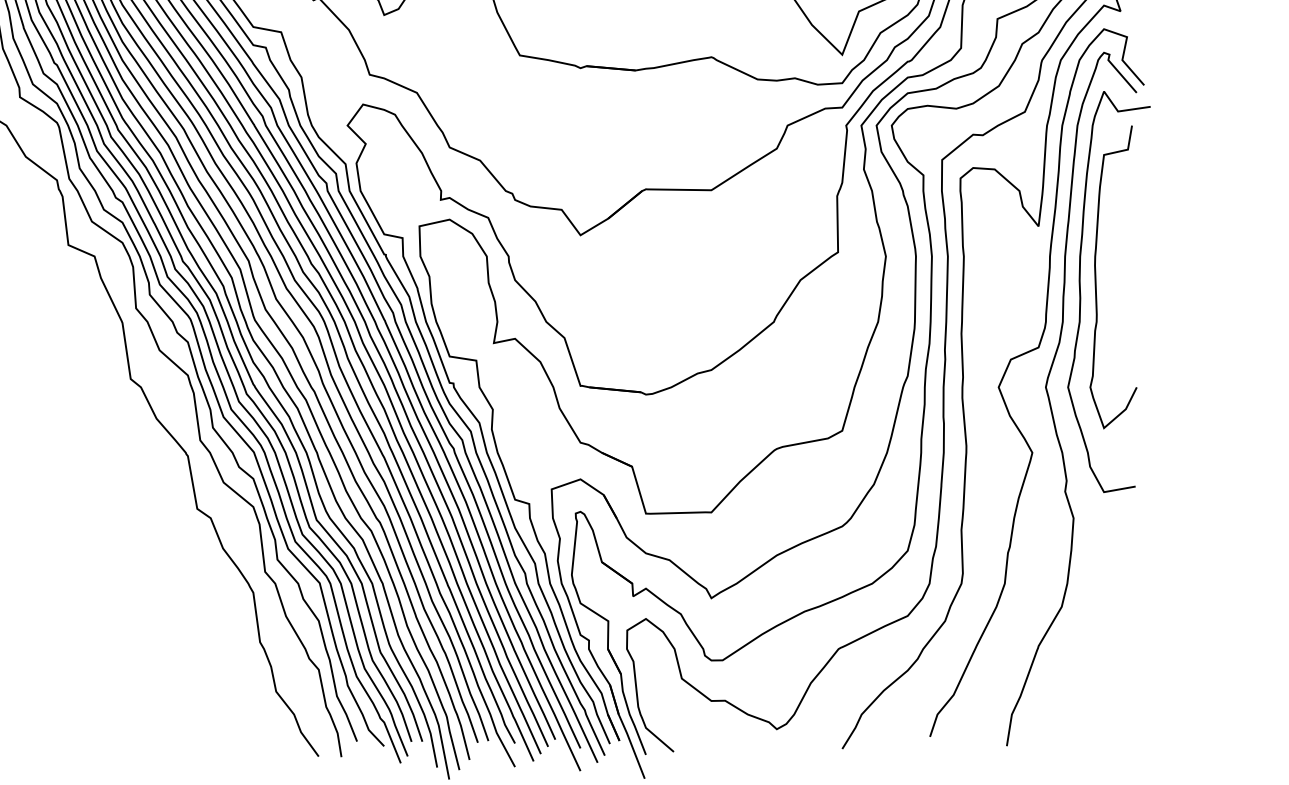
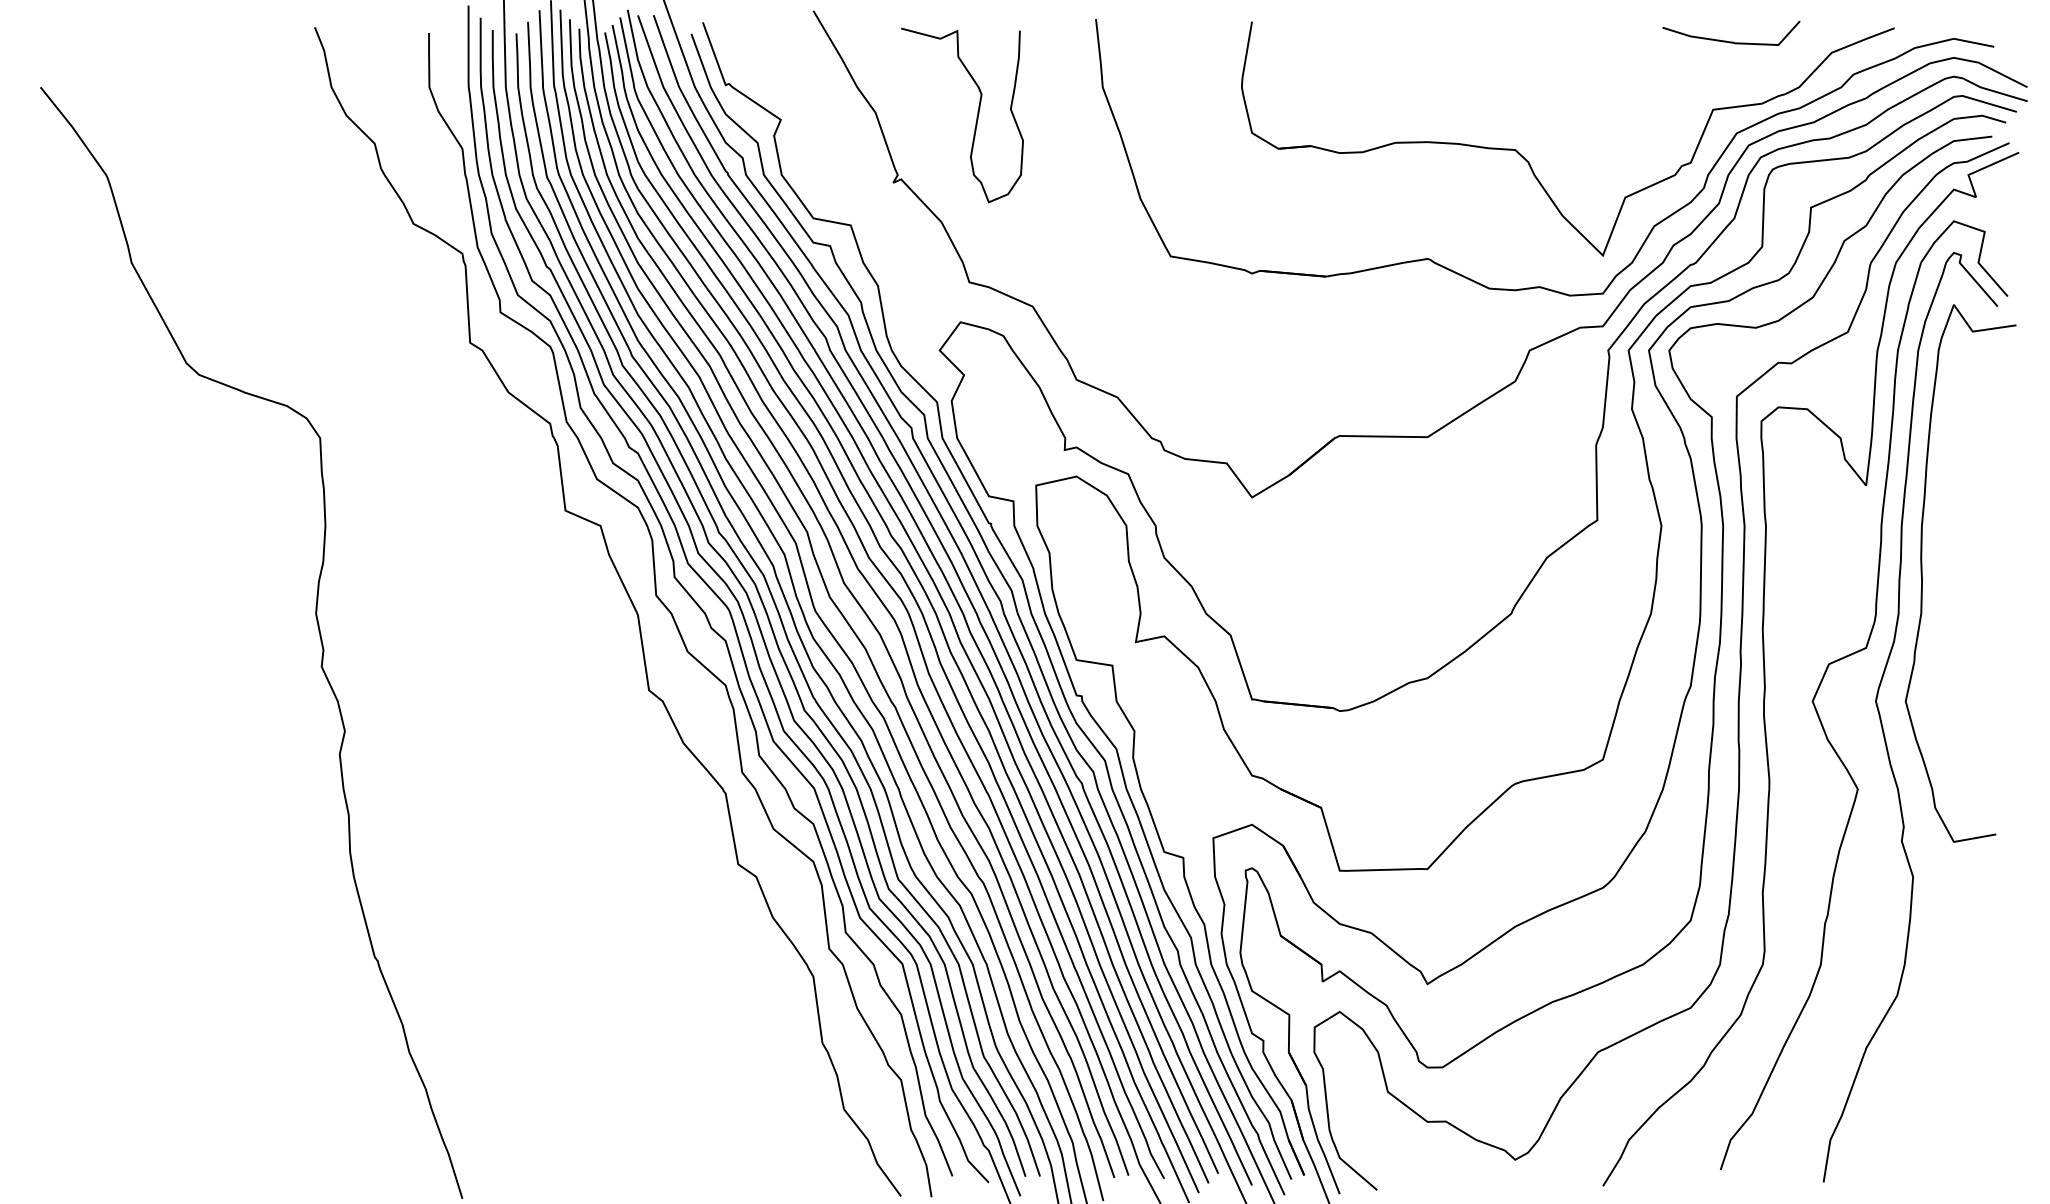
curve: (1096, 277) -> (1943, 553), removed

